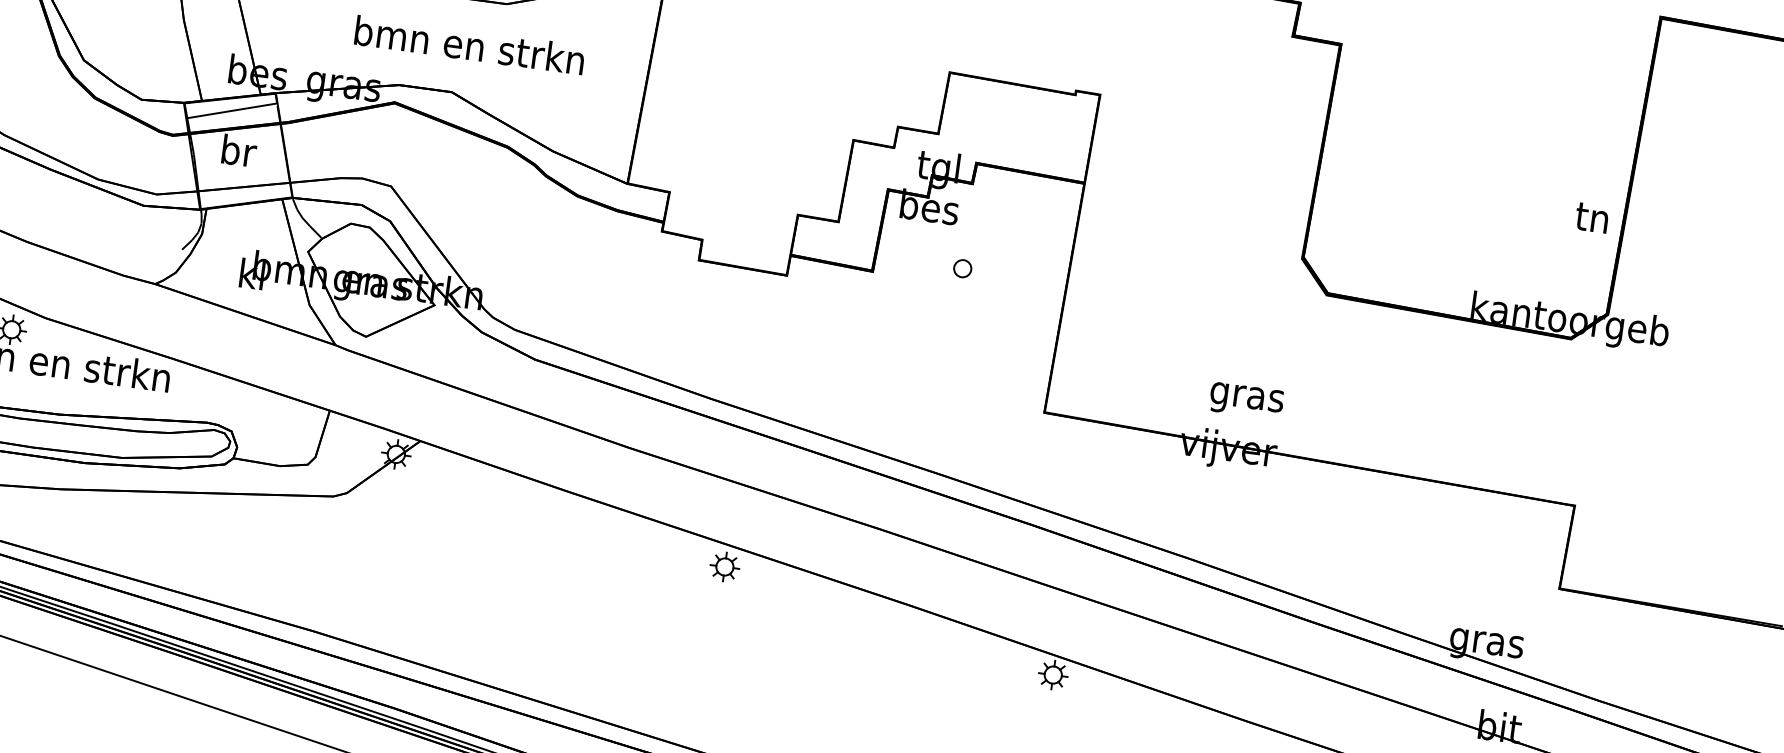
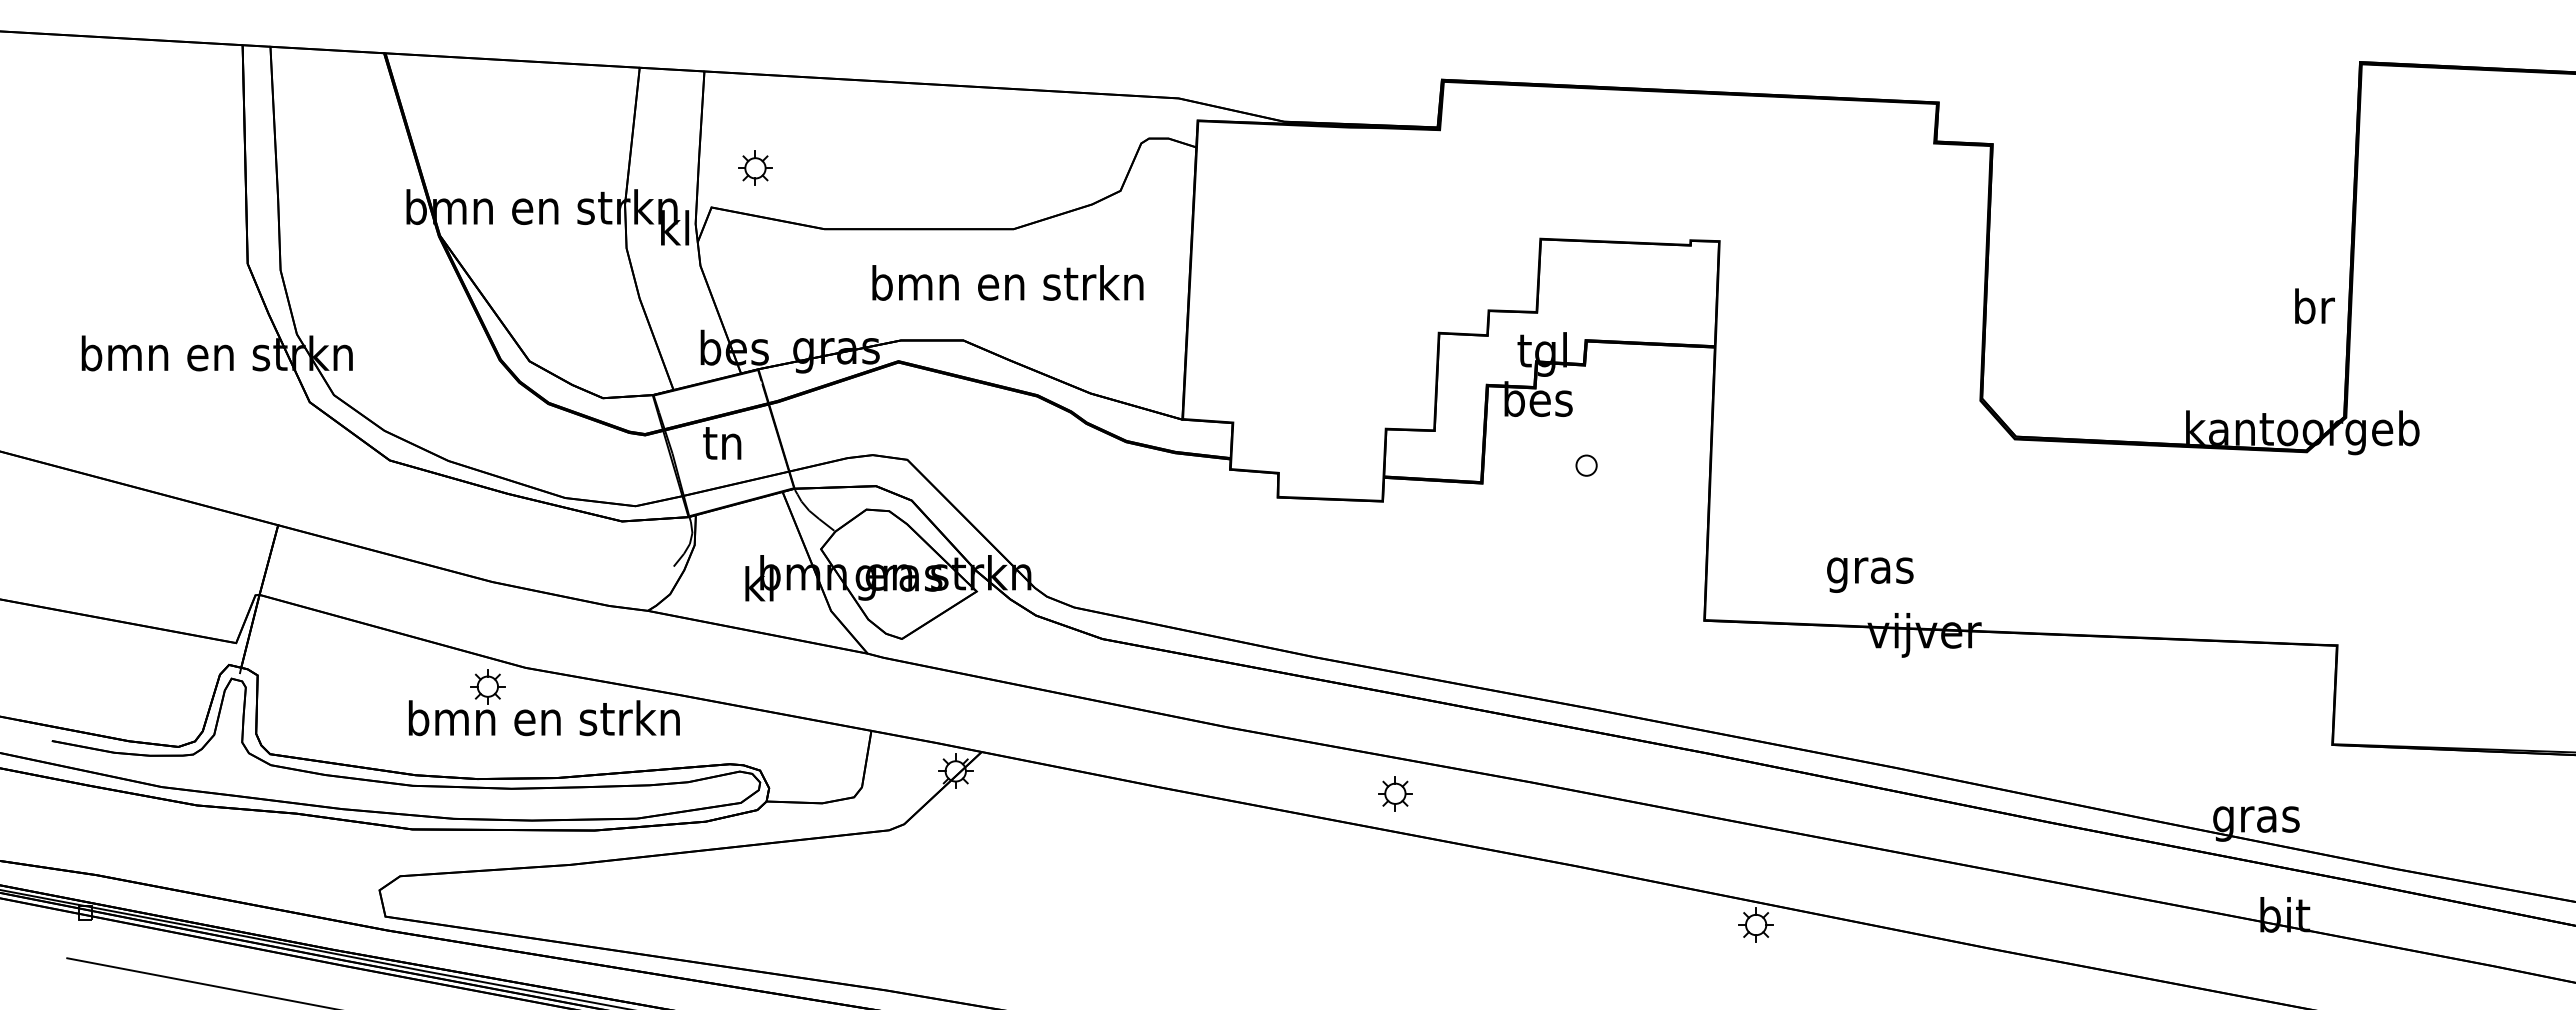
text: (469, 44) -> (1007, 282), moved
line: (232, 110) -> (710, 396), removed
text: (238, 150) -> (724, 442), br -> tn
text: (1593, 217) -> (2313, 306), tn -> br
text: (1246, 400) -> (1870, 574), moved
part: (725, 566) -> (1395, 793), moved

